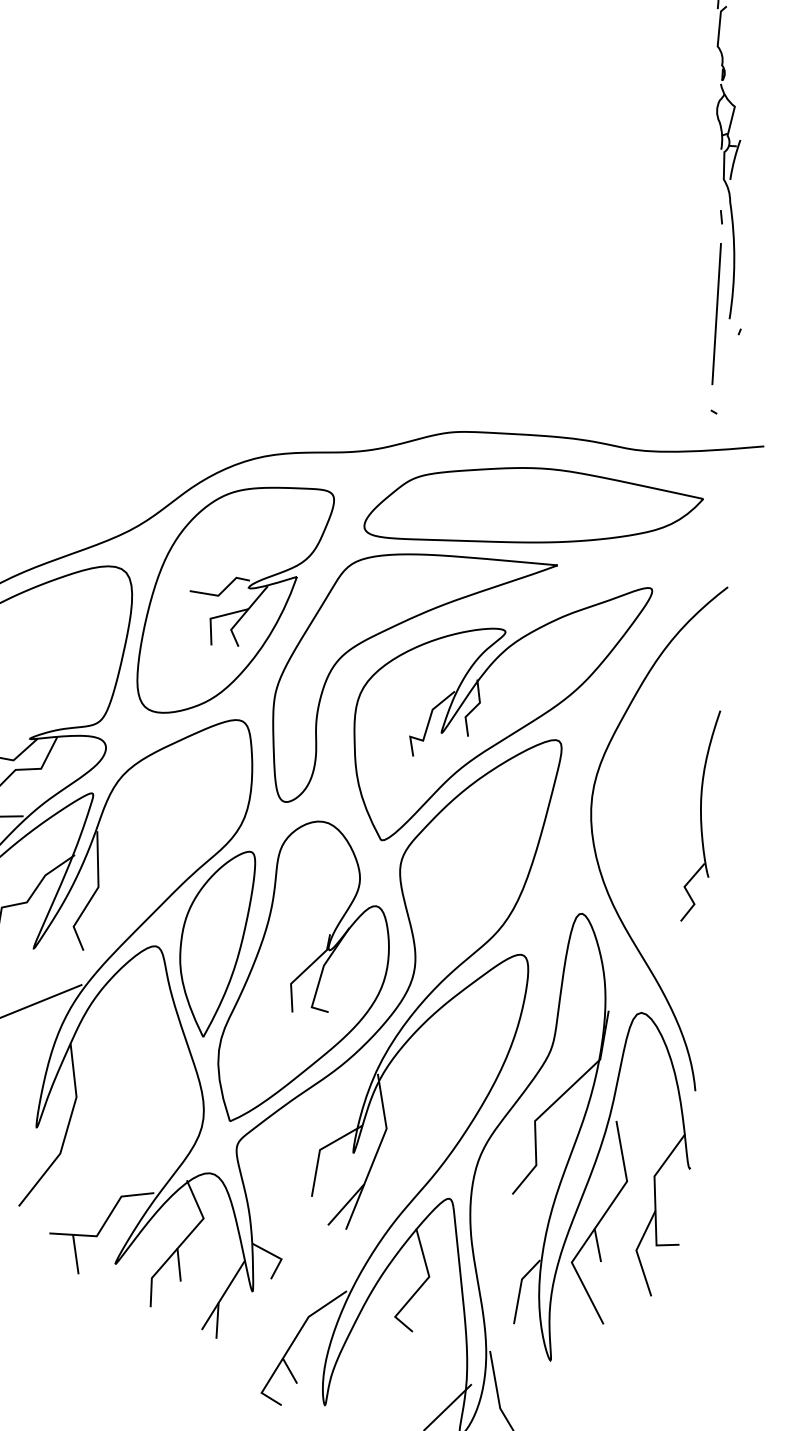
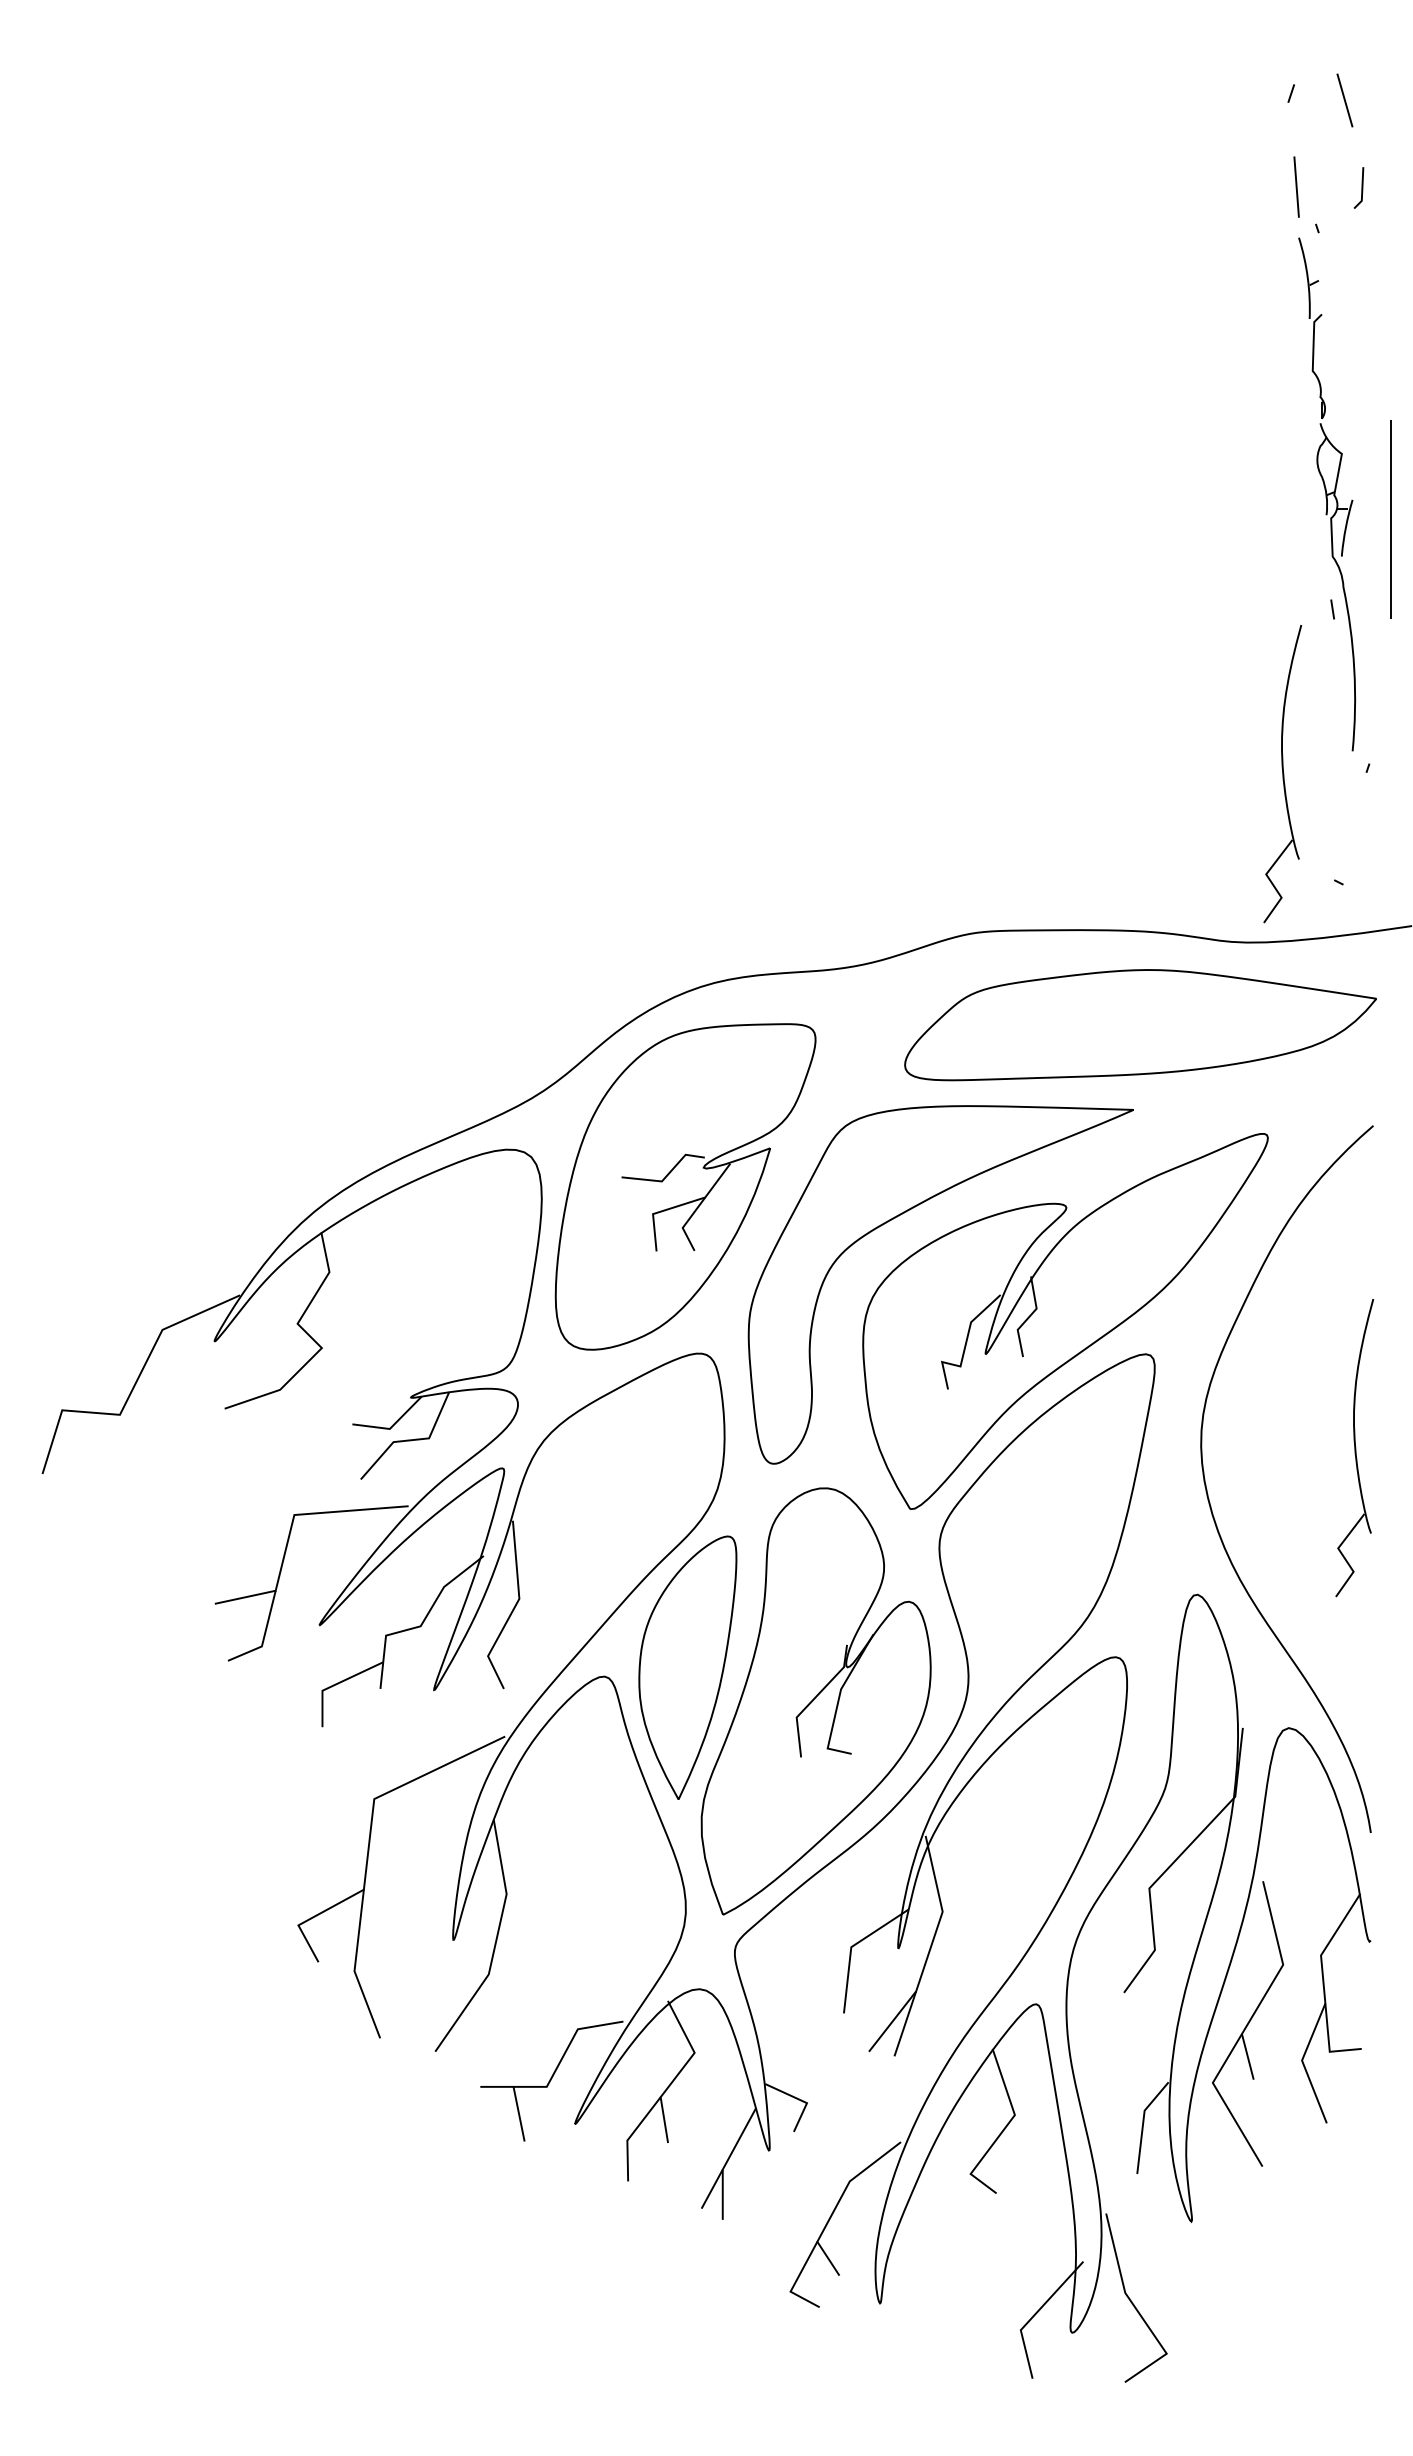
line: (716, 314) -> (1390, 519), moved
part: (678, 332) -> (1282, 774), added
part: (534, 507) -> (1140, 1025), moved

